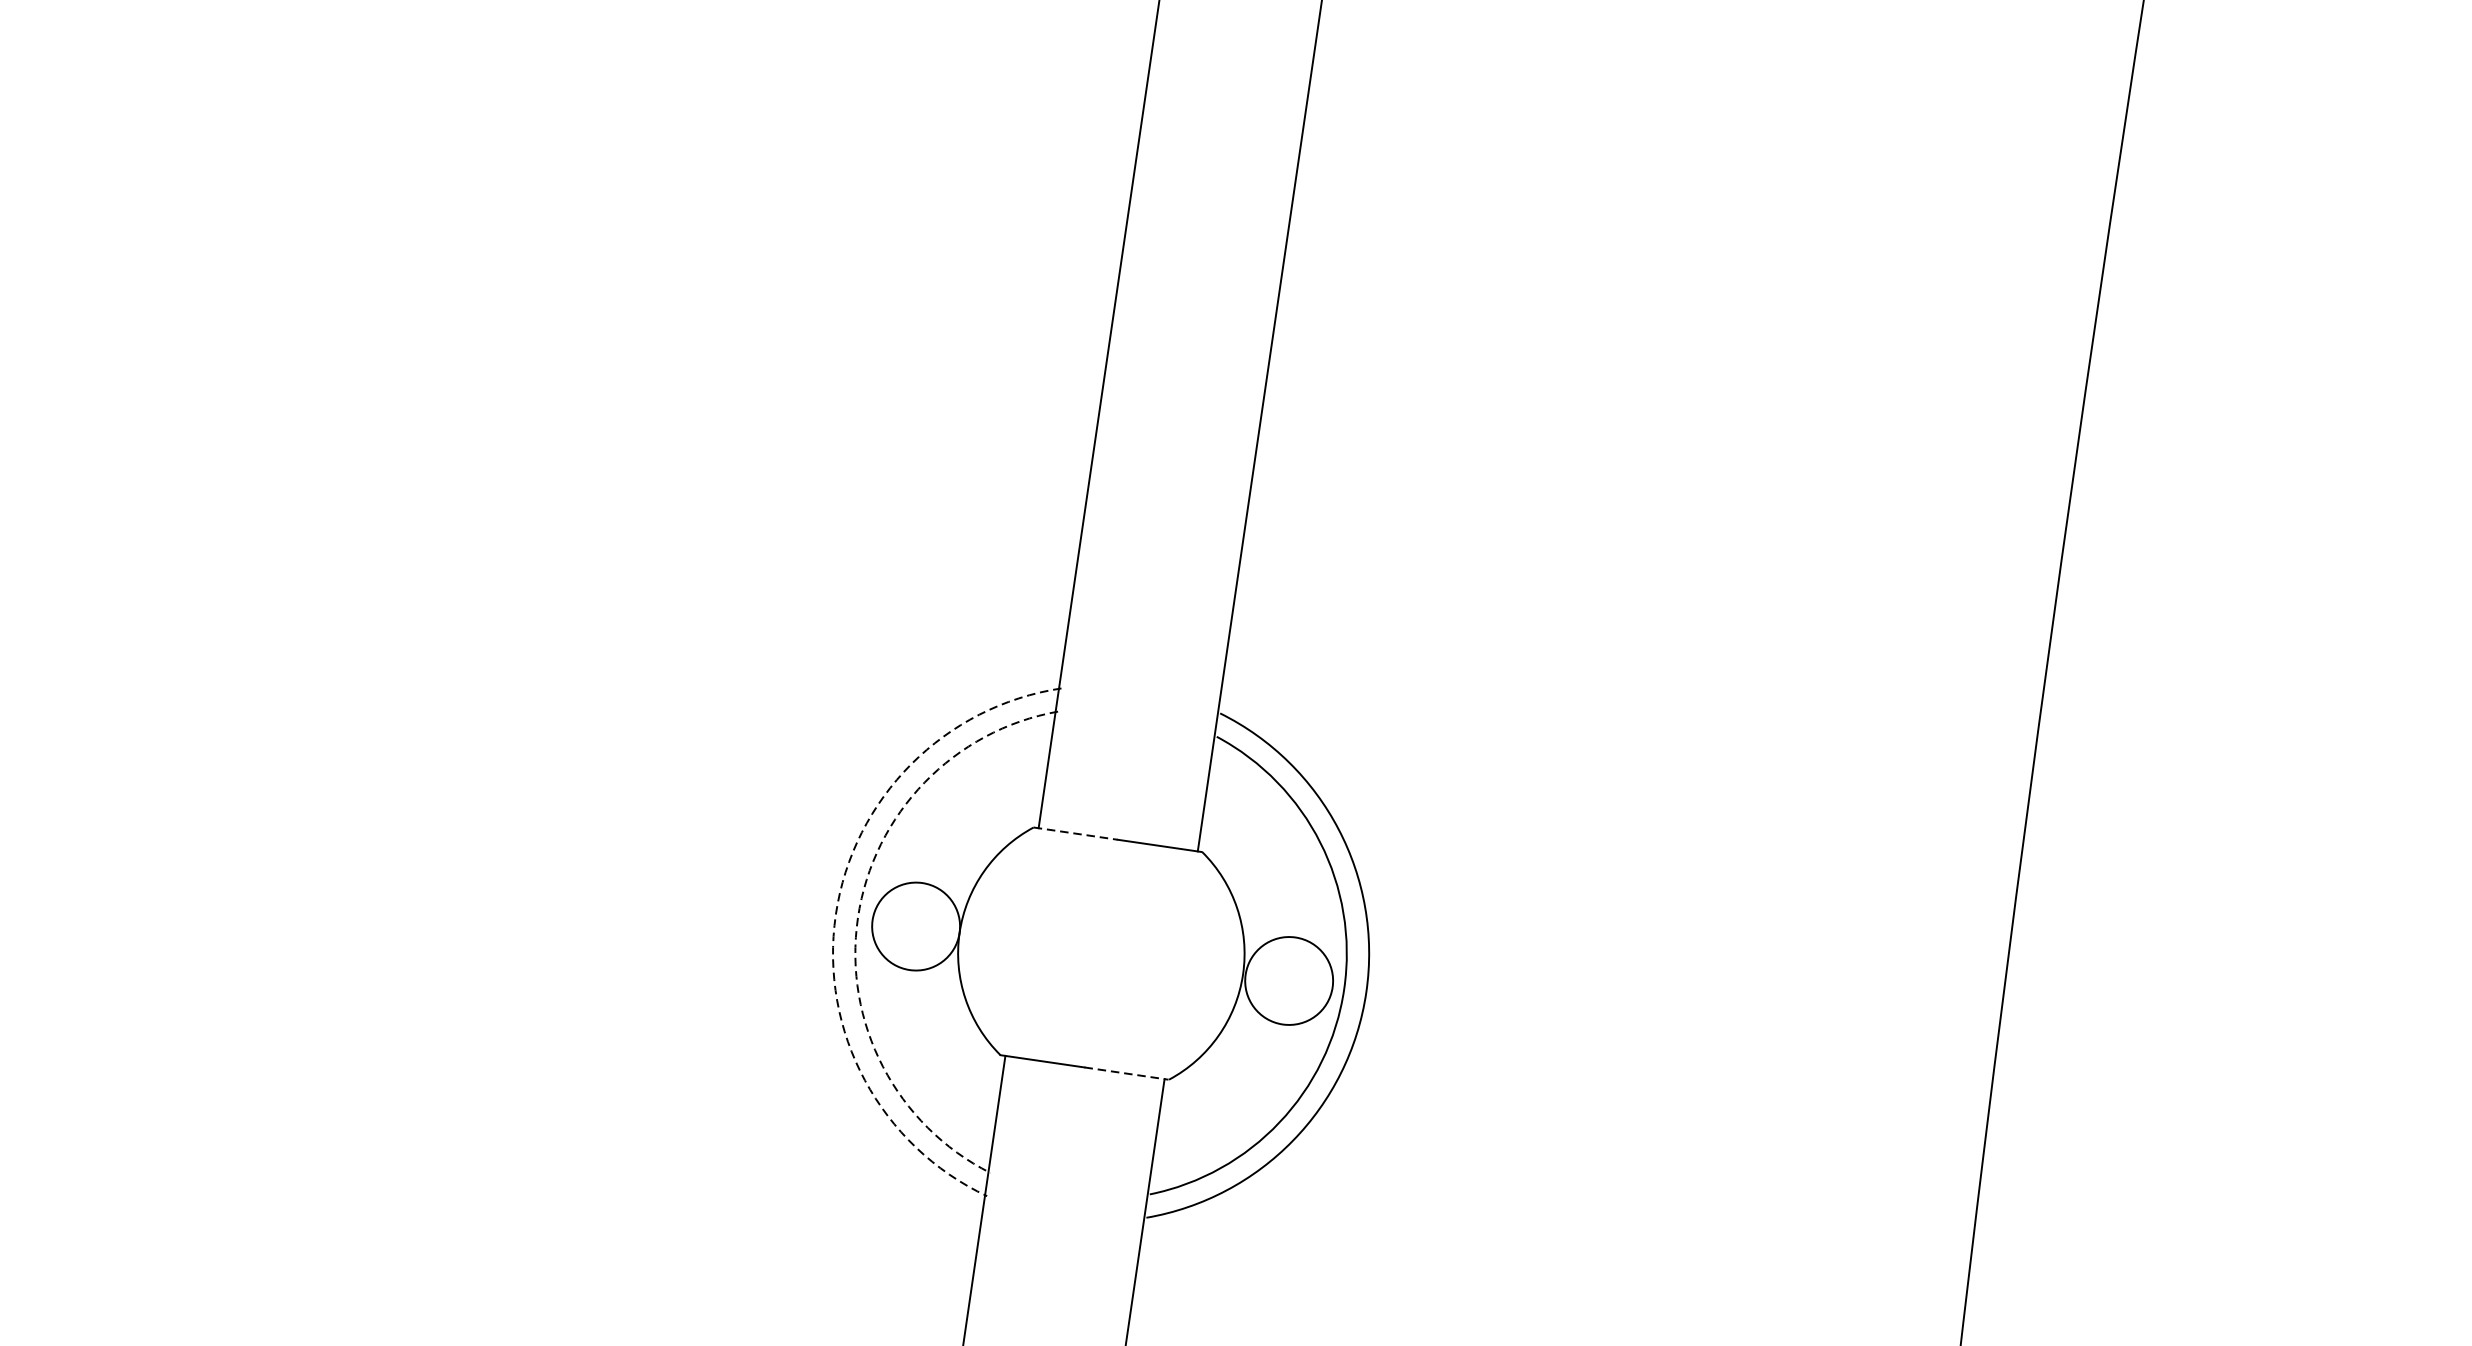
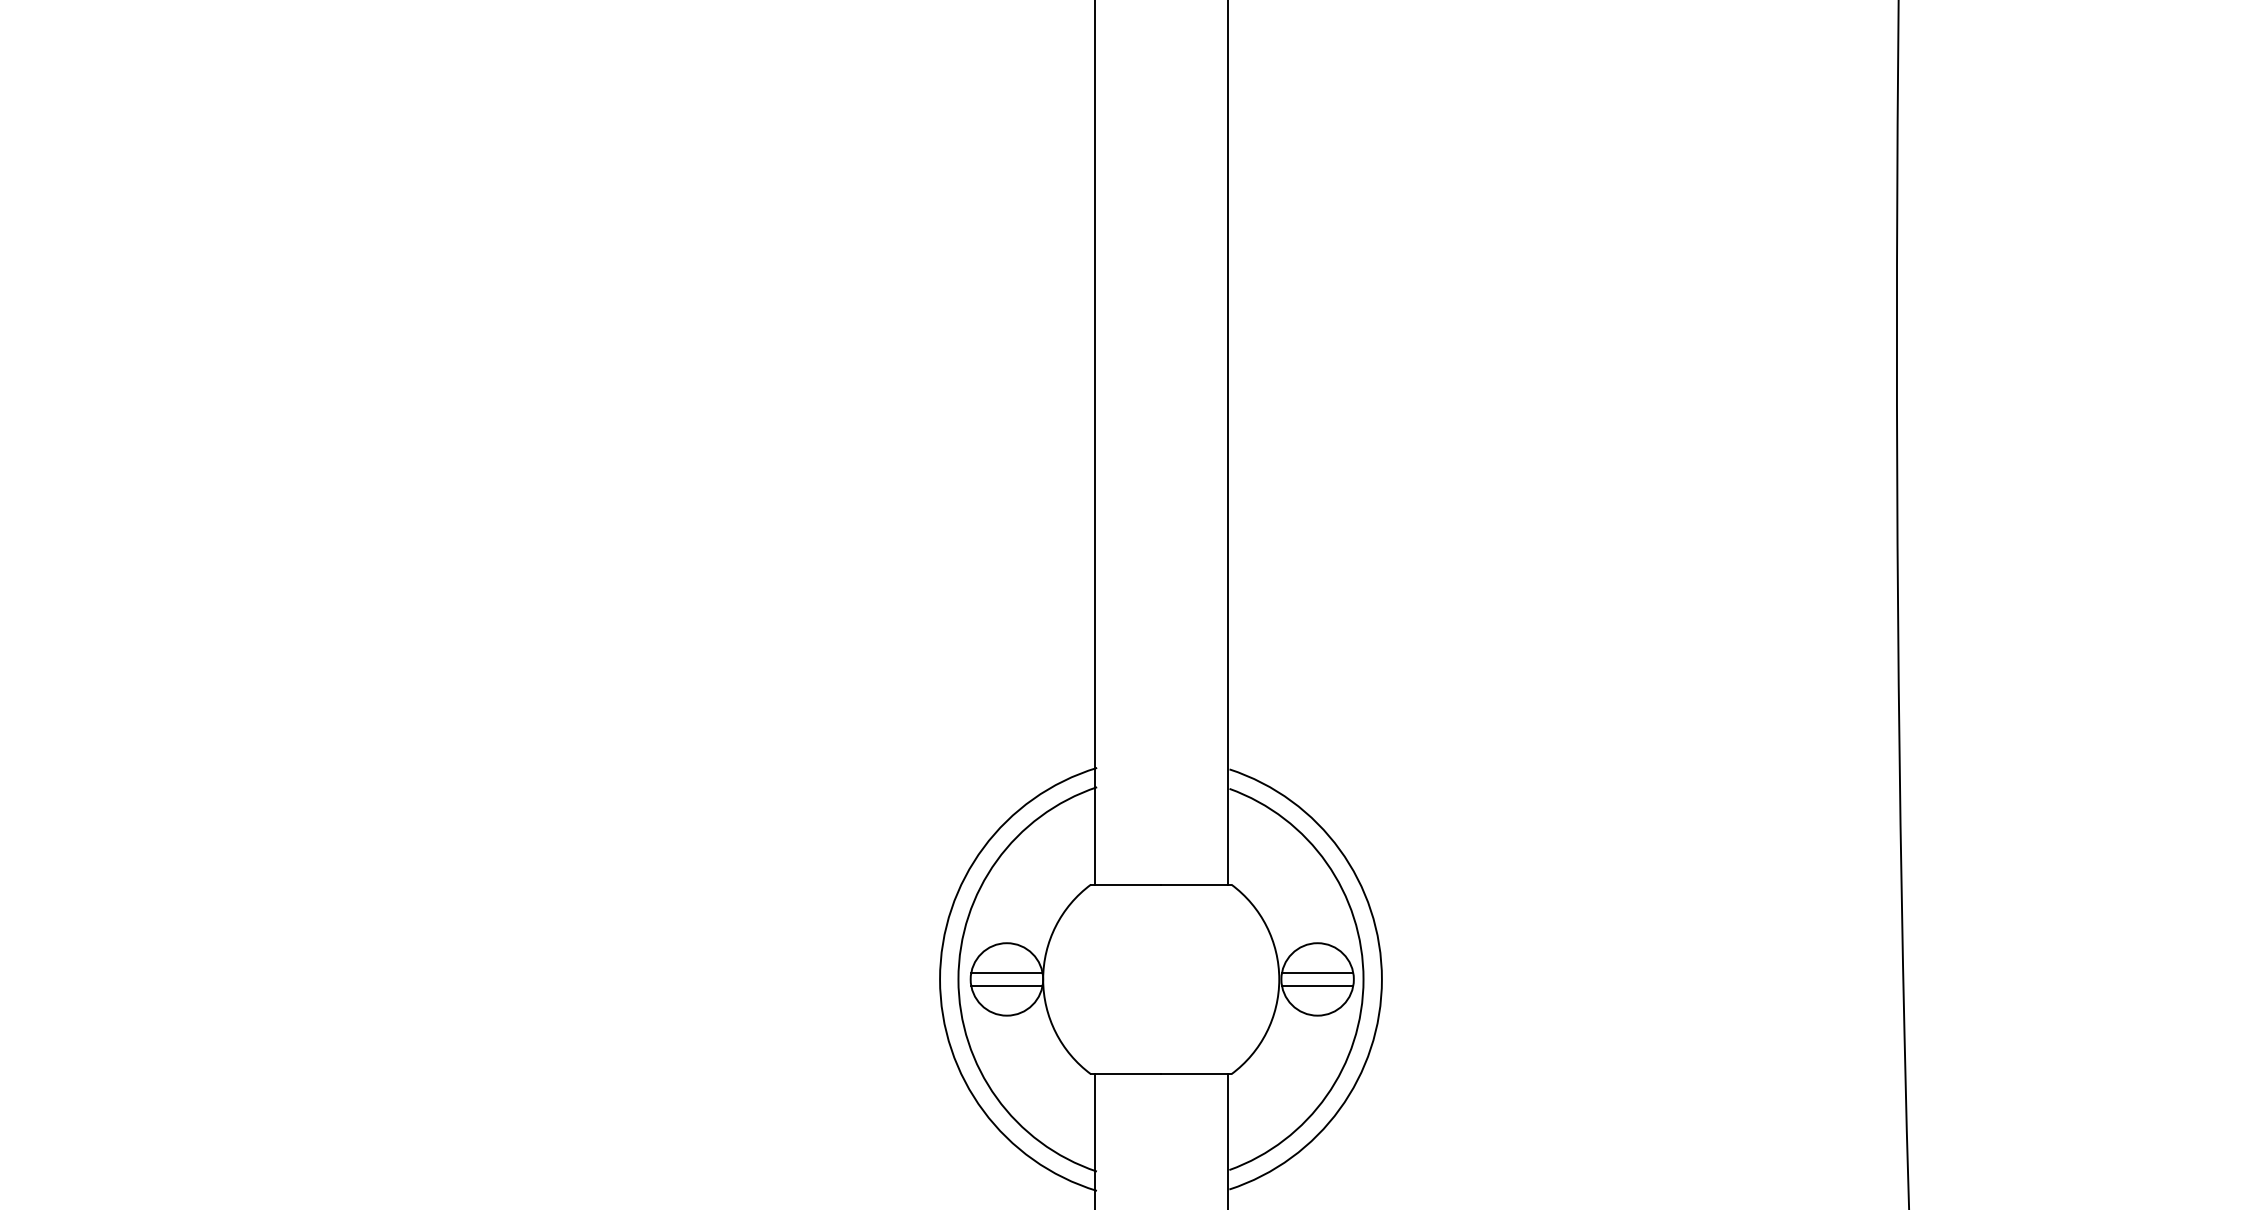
line: (1076, 833) -> (1126, 884), dashed -> solid
arc: (836, 915) -> (940, 979), dashed -> solid
arc: (857, 918) -> (958, 979), dashed -> solid
line: (916, 919) -> (1006, 973), added
line: (914, 933) -> (1006, 985), added
line: (1290, 973) -> (1317, 973), added
line: (1287, 988) -> (1317, 985), added
line: (1125, 1073) -> (1195, 1074), dashed -> solid

